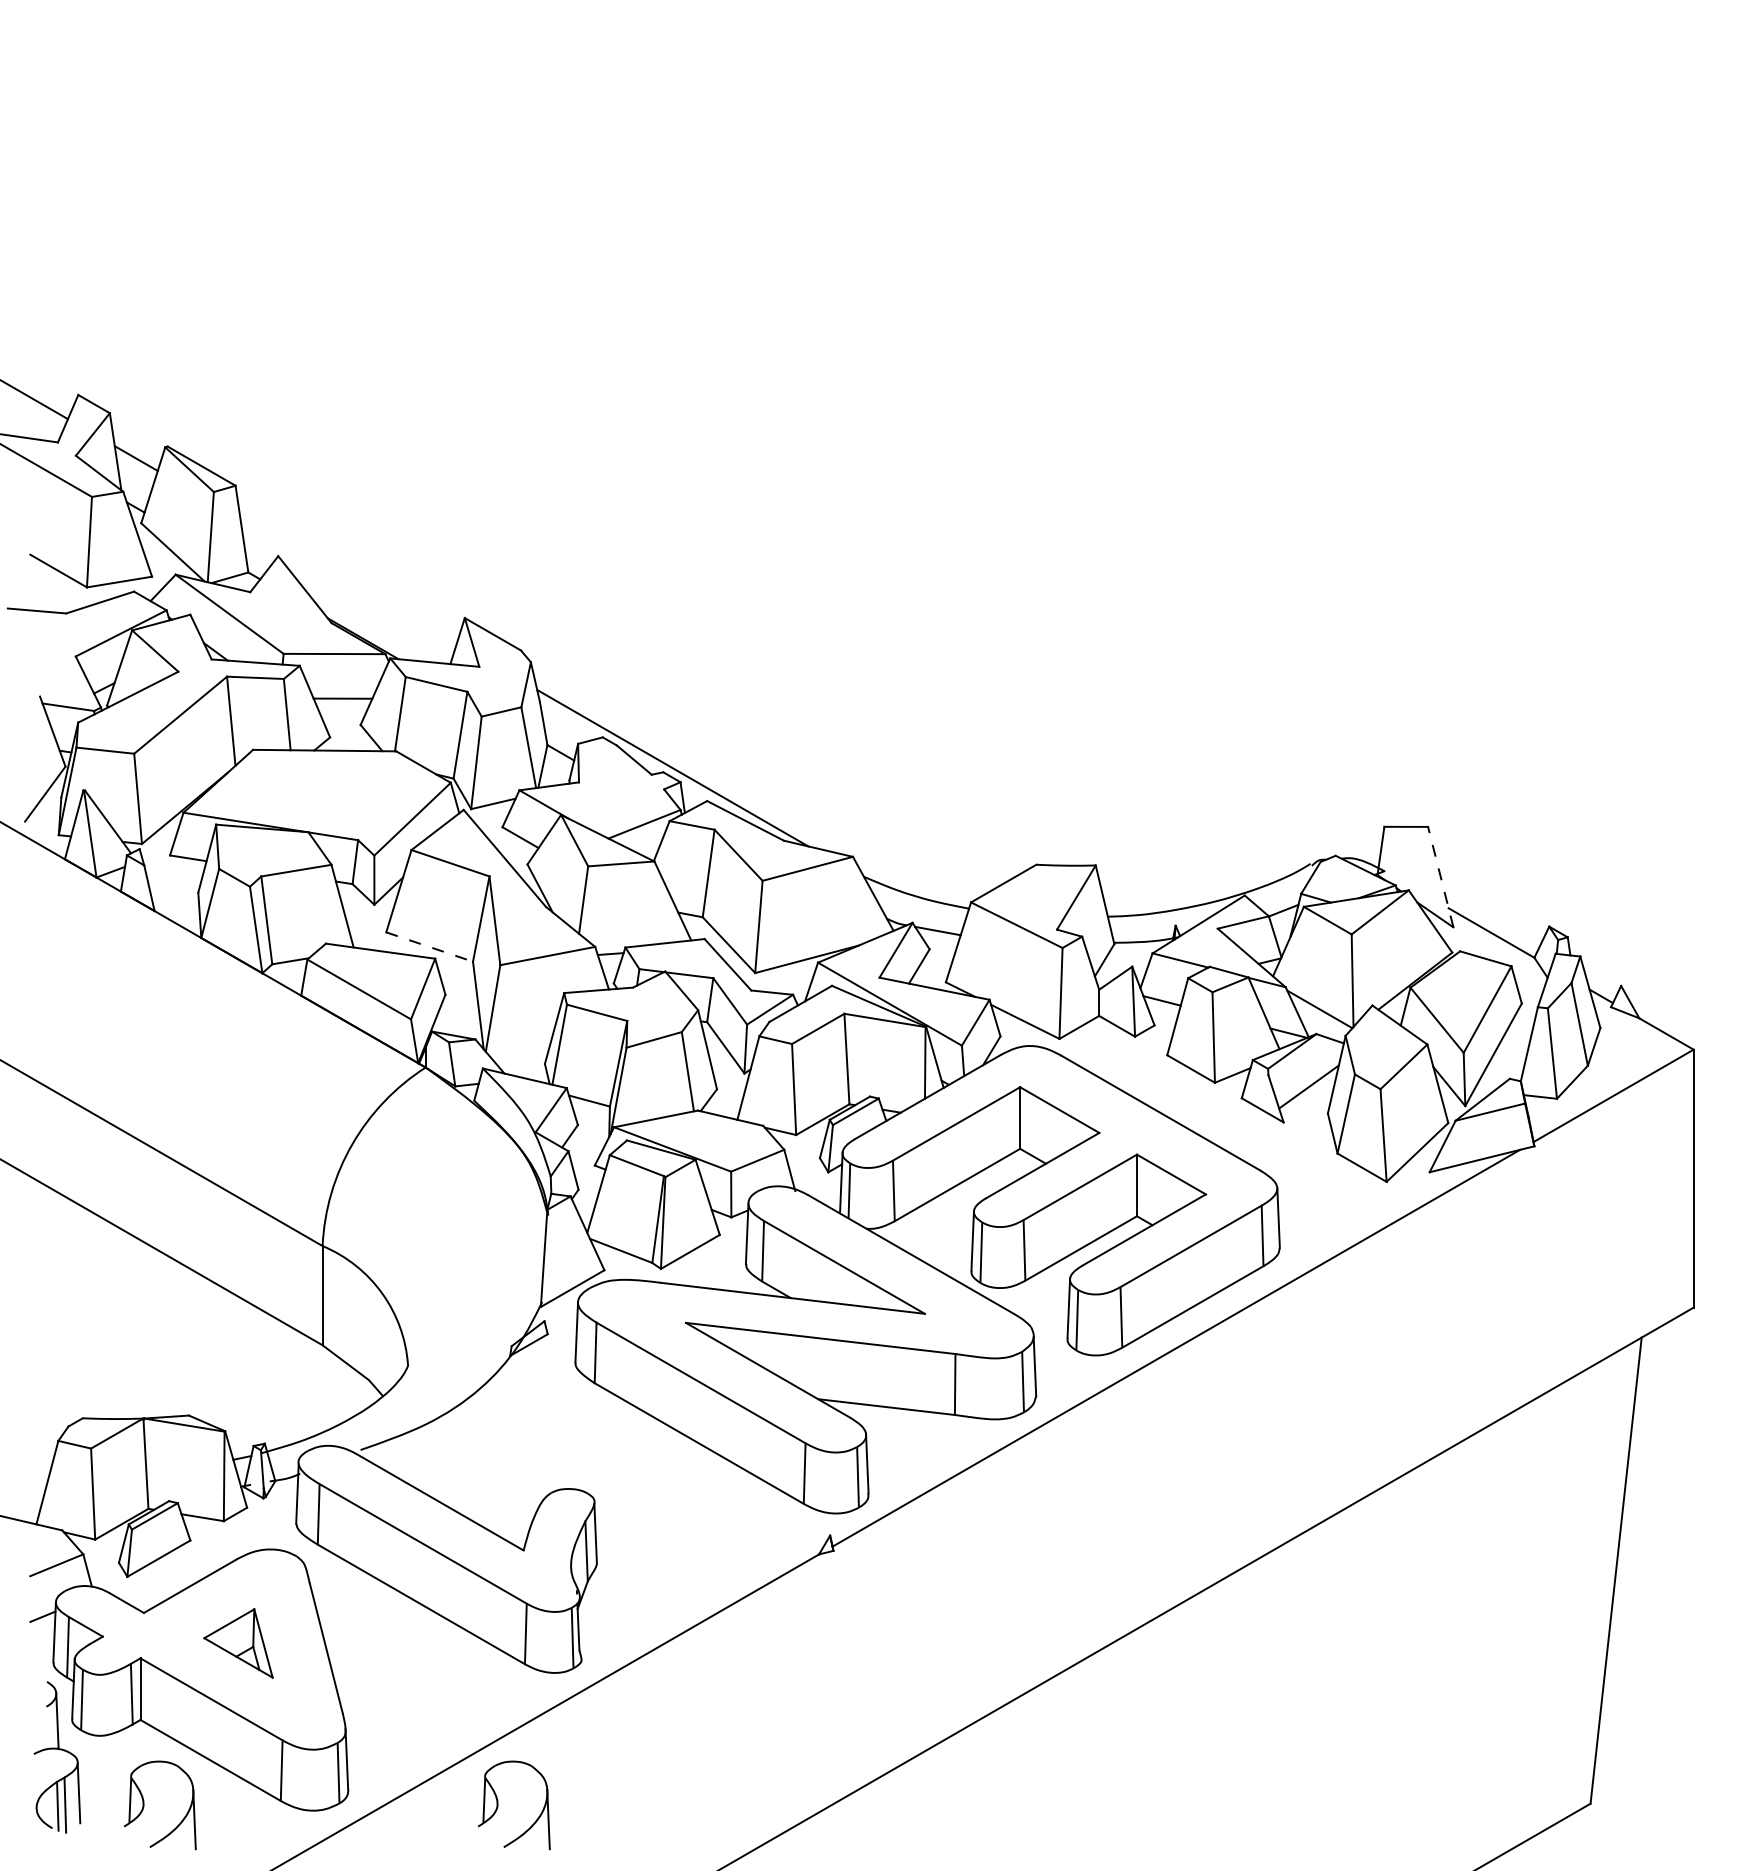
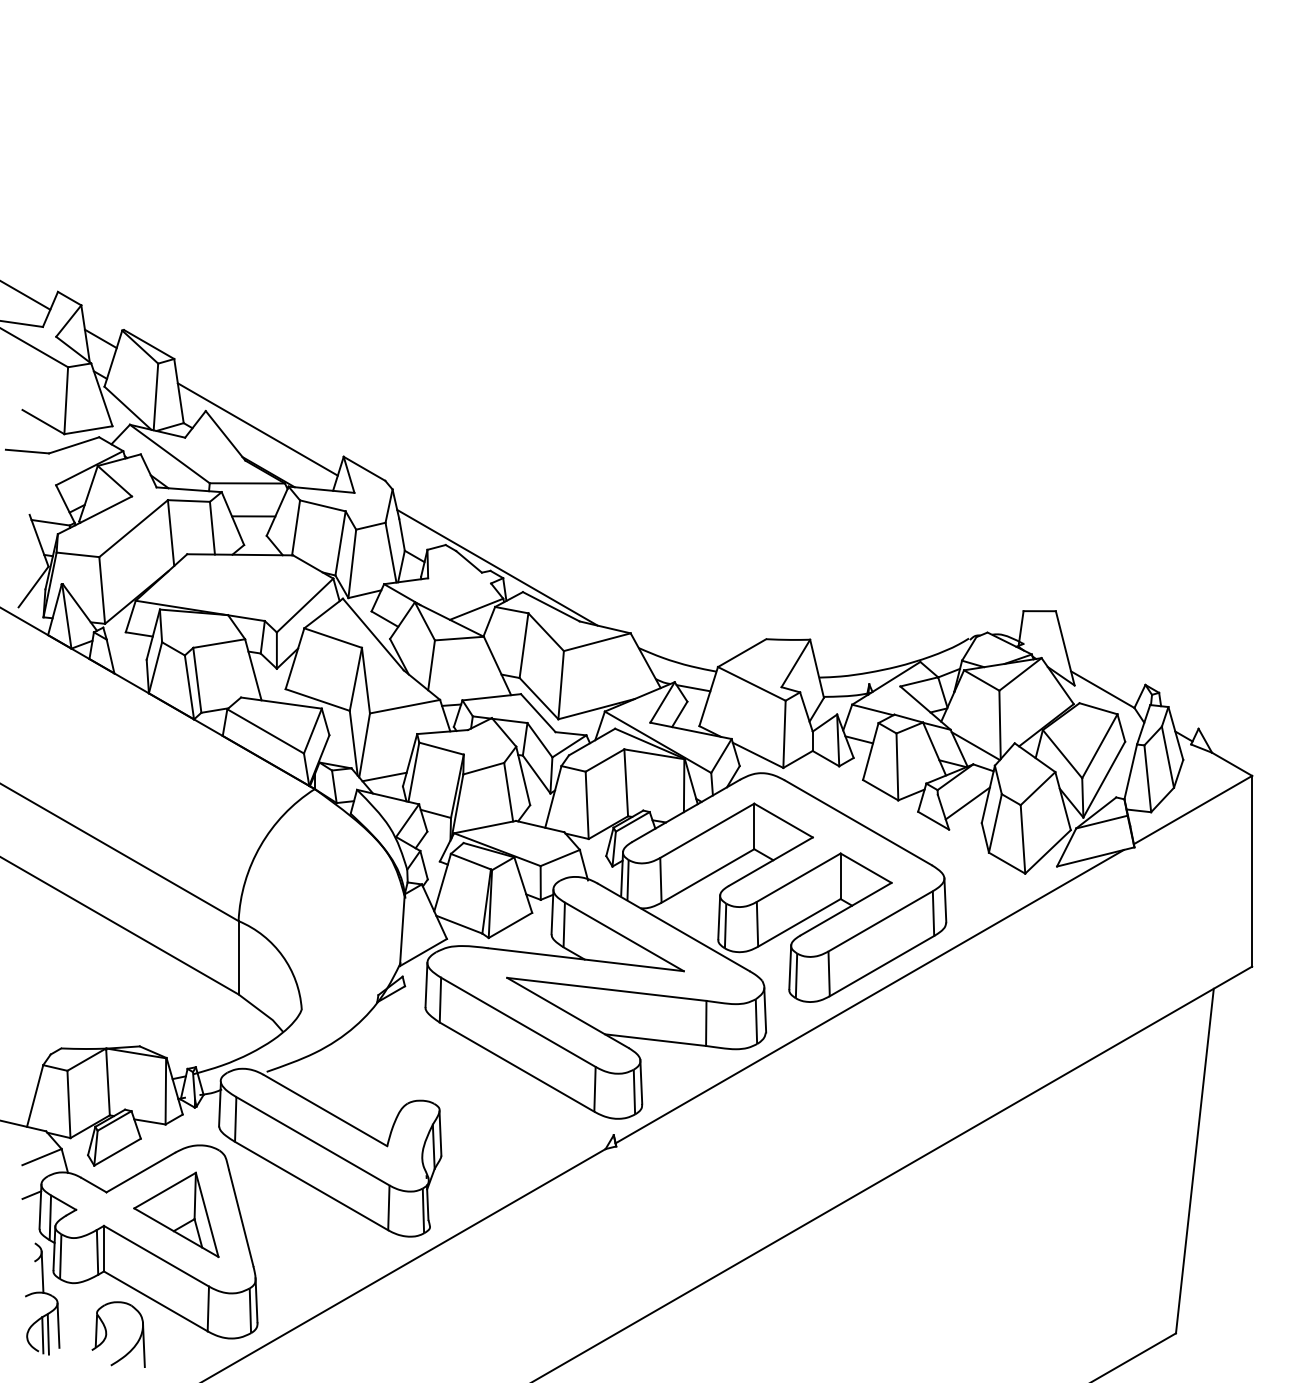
line: (348, 580) -> (257, 429), added
line: (1440, 877) -> (1065, 648), dashed -> solid
line: (429, 947) -> (317, 700), dashed -> solid
line: (519, 1050) -> (384, 776), added
part: (238, 1643) -> (176, 1214), size x1.67
part: (498, 1805) -> (368, 1334), removed

